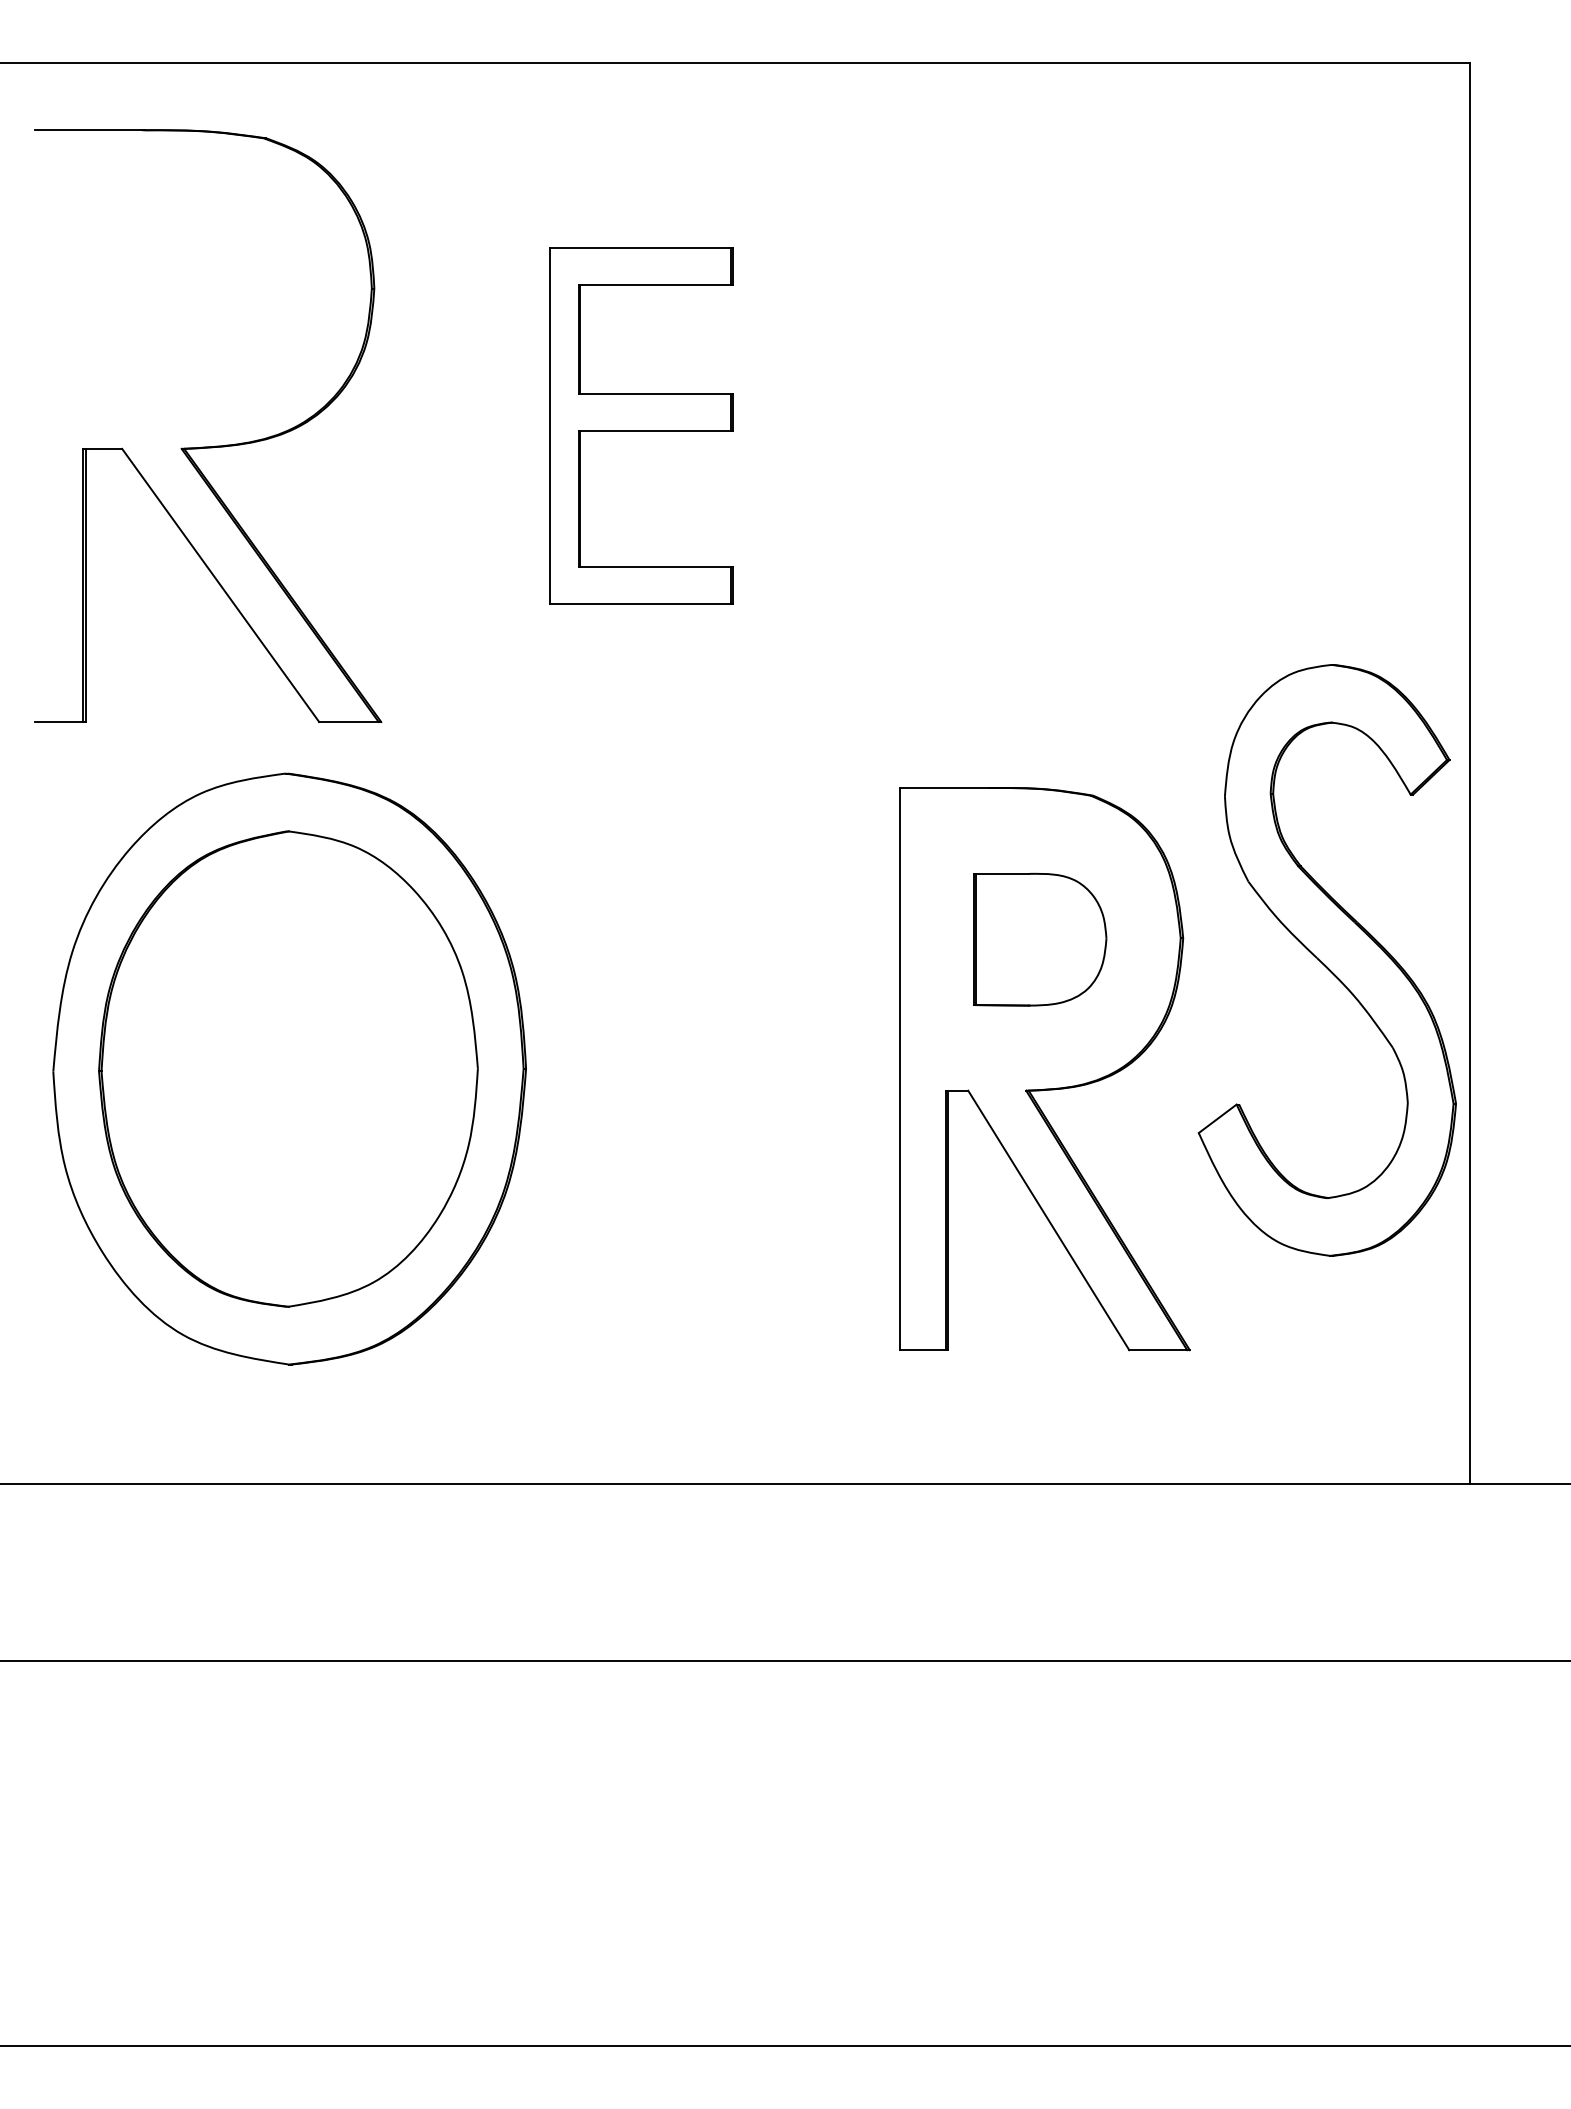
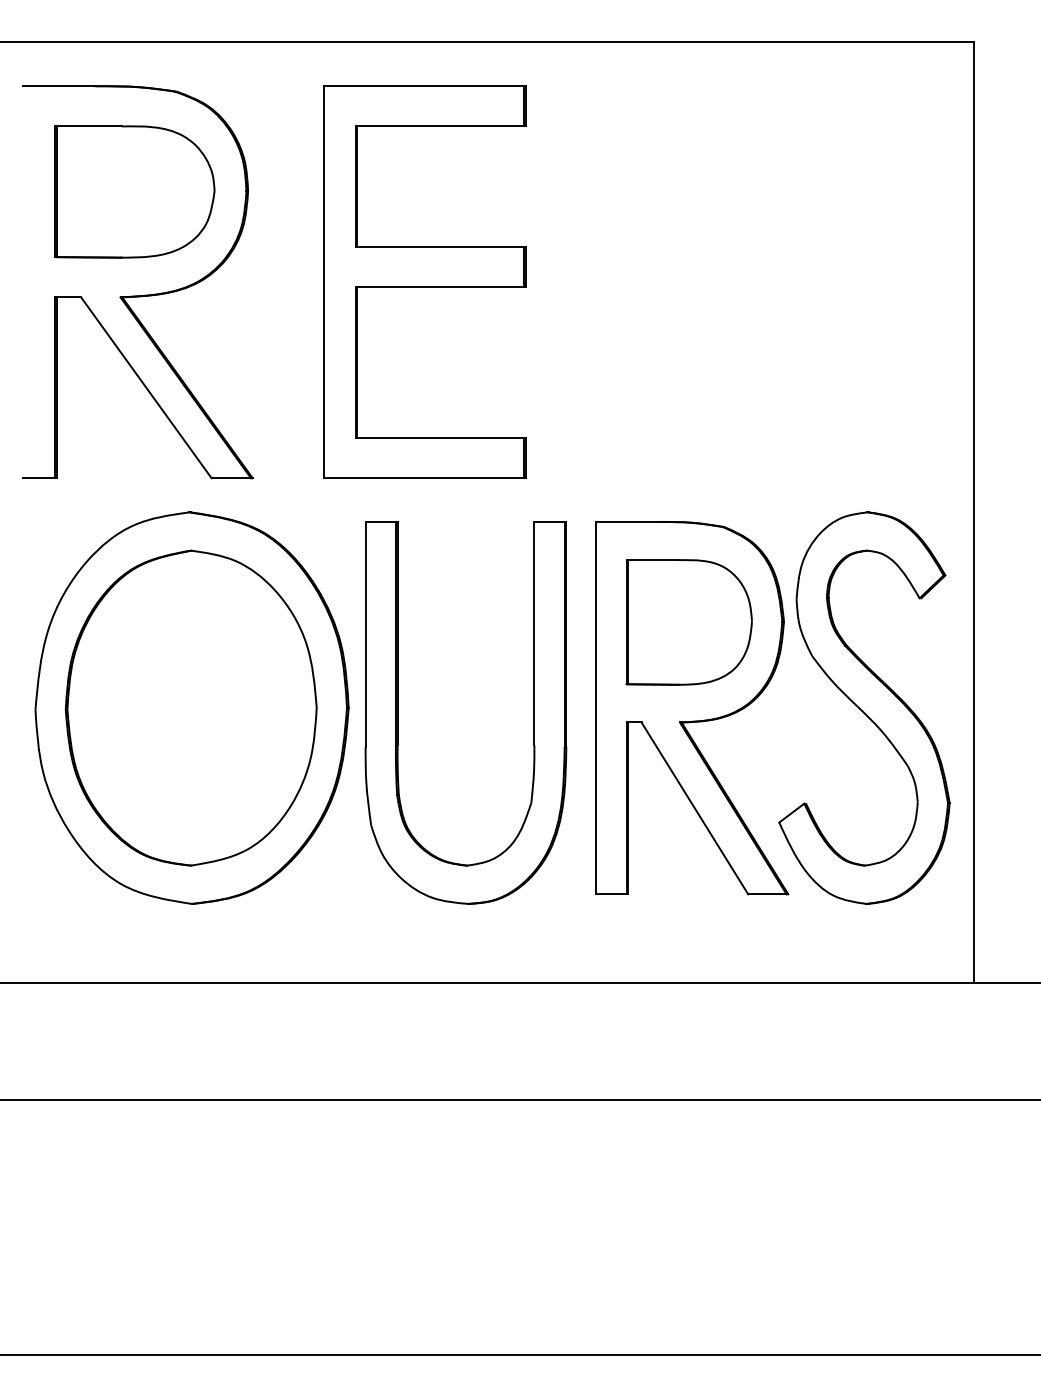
part: (202, 289) -> (134, 191), added
part: (640, 424) -> (424, 281), size x1.67
part: (1039, 939) -> (688, 622), size x1.43
part: (1327, 959) -> (864, 707), moved
part: (601, 1075) -> (398, 712), added

